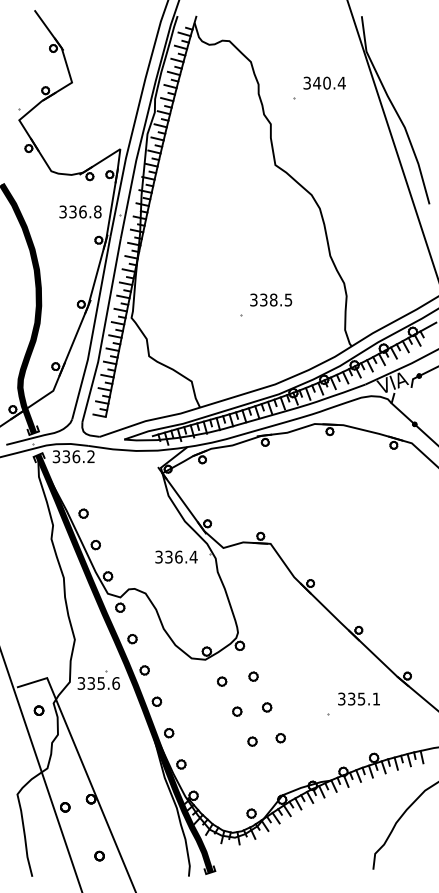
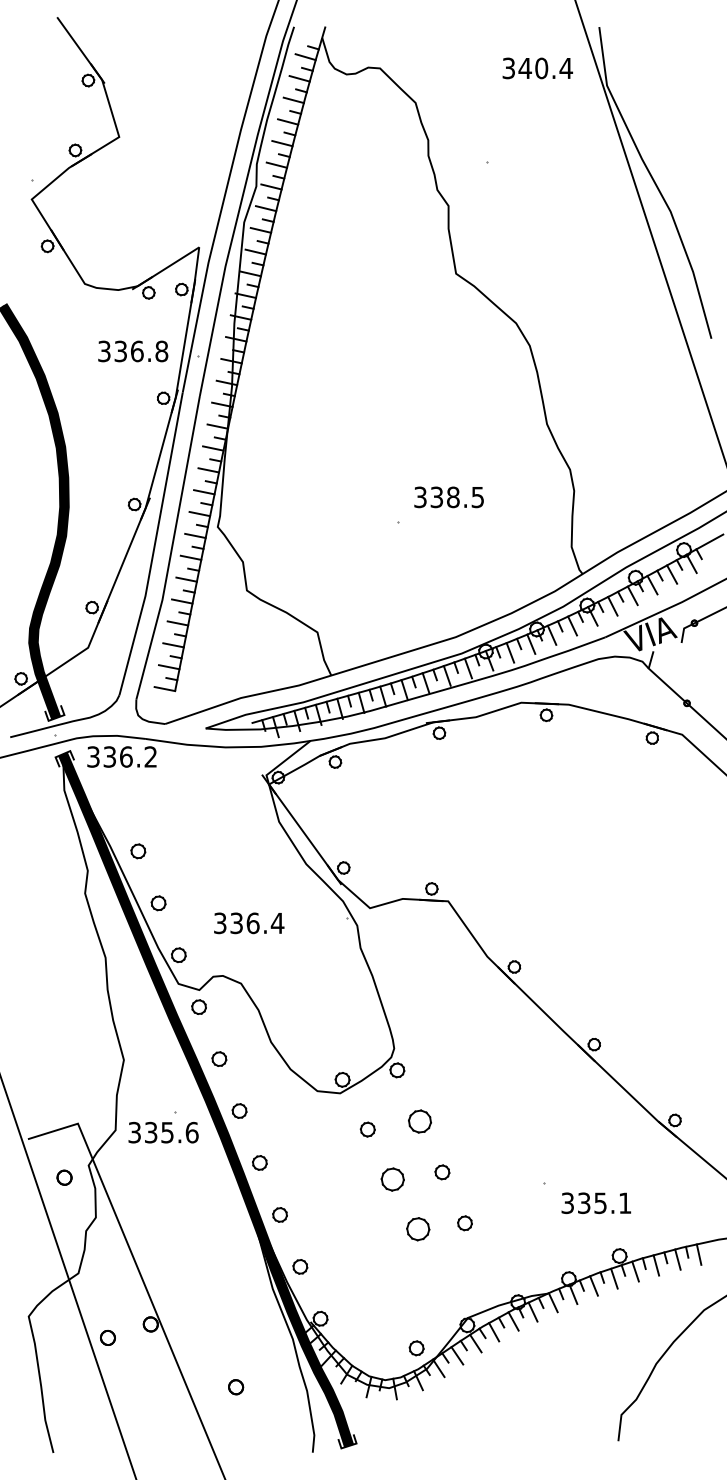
text: (324, 82) -> (537, 67), moved
text: (176, 556) -> (249, 922), moved
part: (253, 676) -> (419, 1121), size x1.6
text: (358, 698) -> (595, 1202), moved
part: (237, 711) -> (393, 1179), size x1.6
part: (252, 741) -> (418, 1228), size x1.6
part: (99, 855) -> (235, 1386), moved

